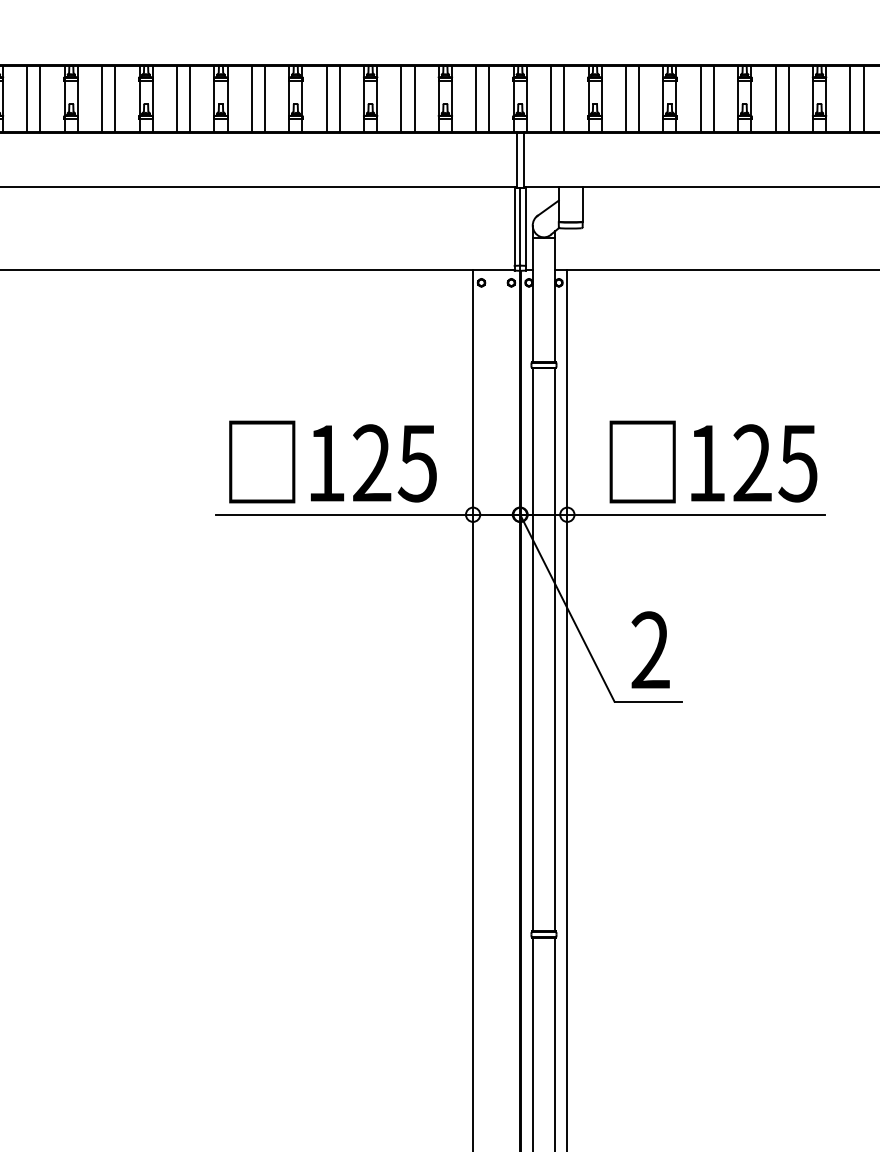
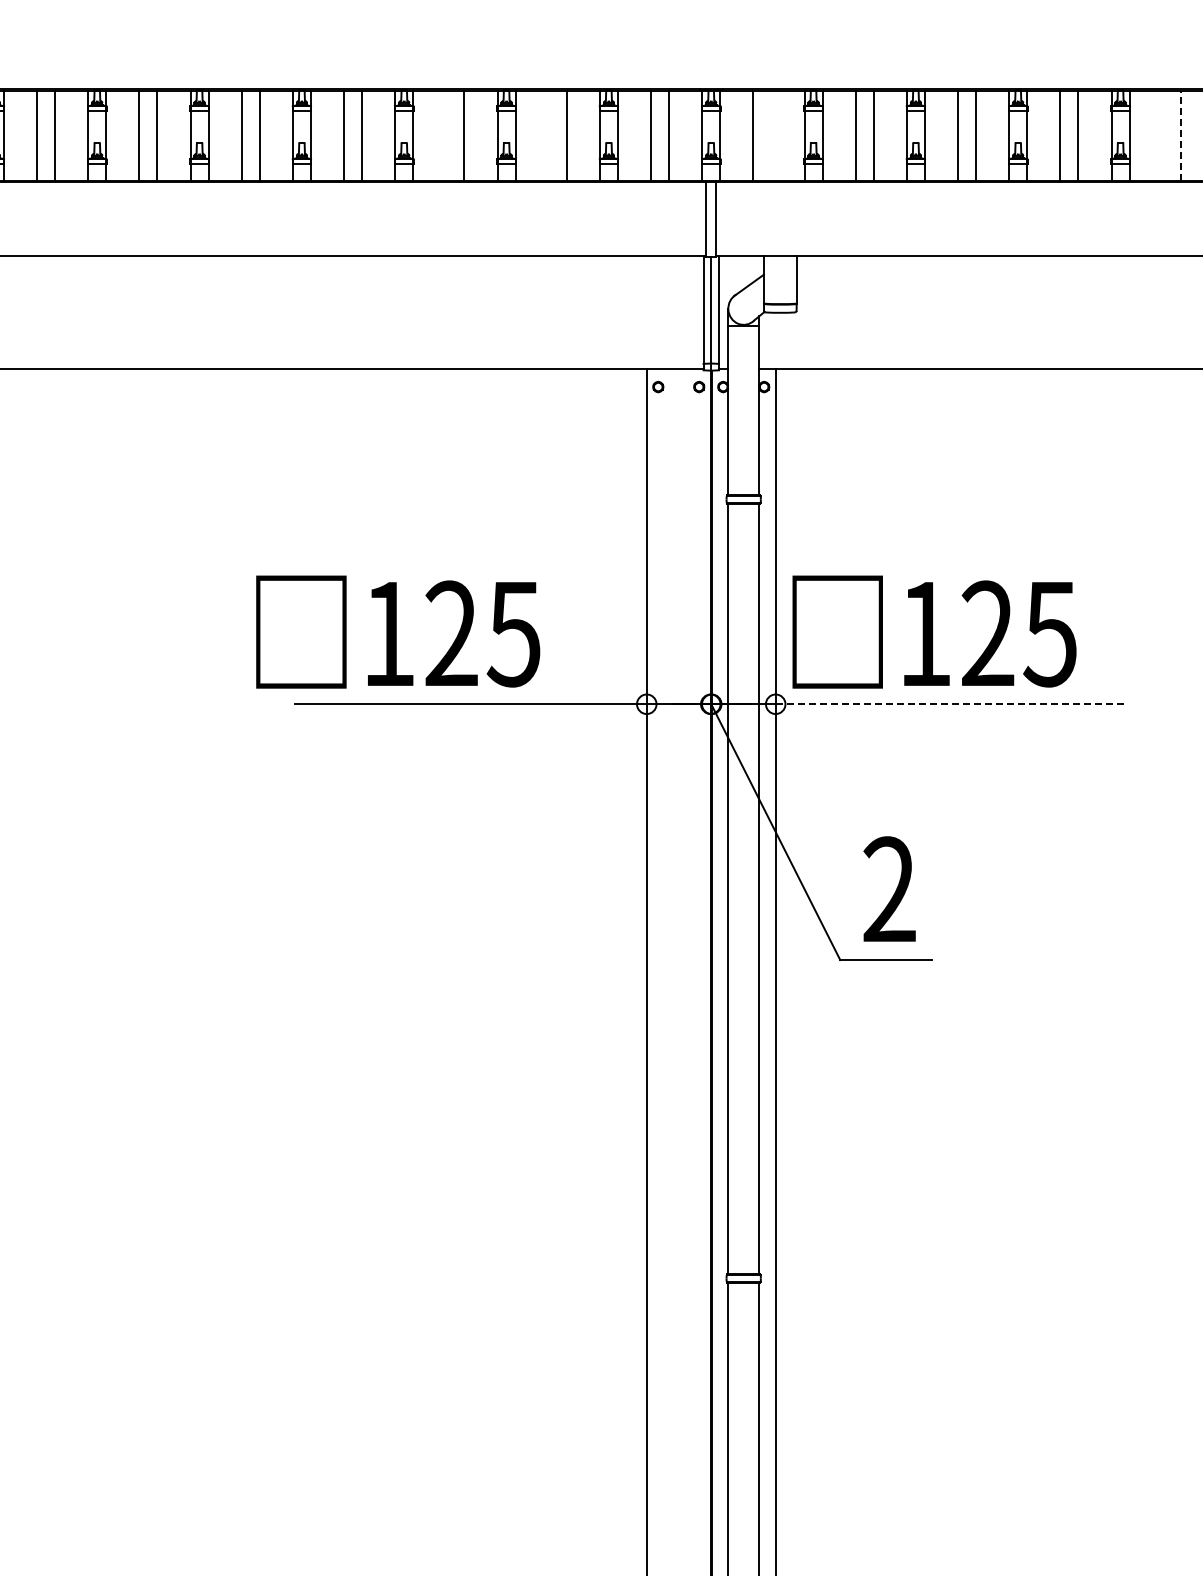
line: (863, 98) -> (1180, 135), solid -> dashed
line: (326, 99) -> (446, 136), removed
line: (401, 99) -> (548, 136), removed
line: (564, 99) -> (771, 136), removed
line: (850, 99) -> (1162, 136), removed
text: (333, 461) -> (398, 631), moved
text: (713, 461) -> (934, 631), moved
line: (696, 514) -> (952, 704), solid -> dashed

